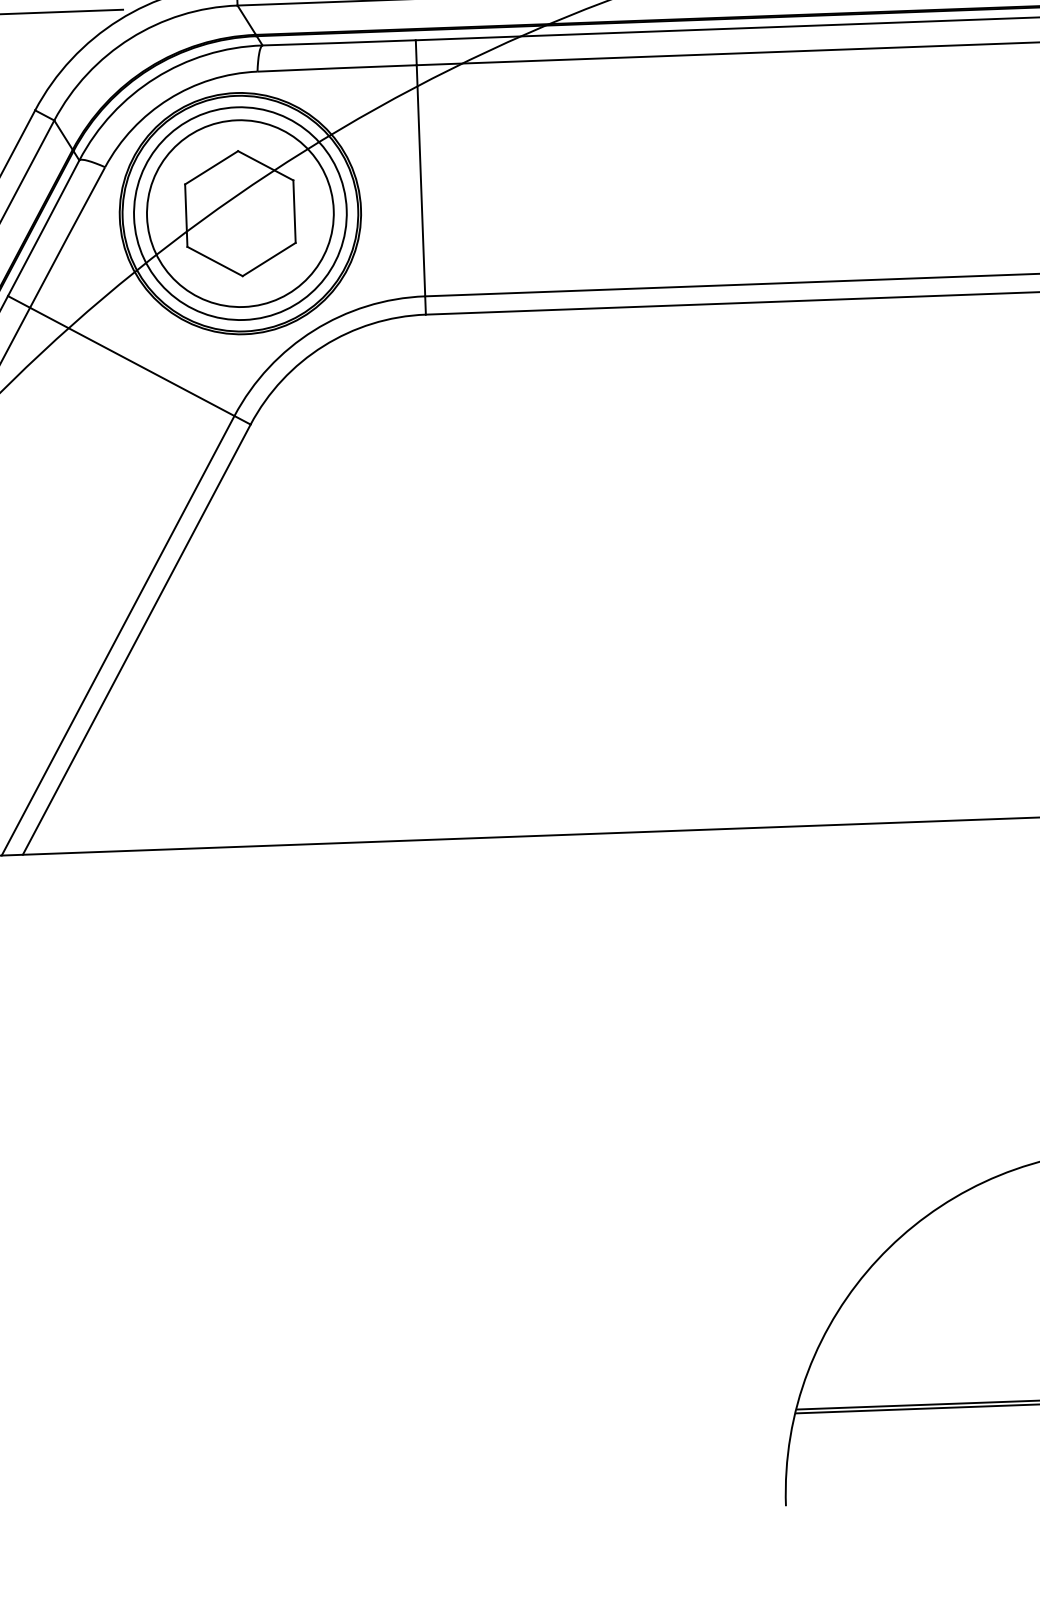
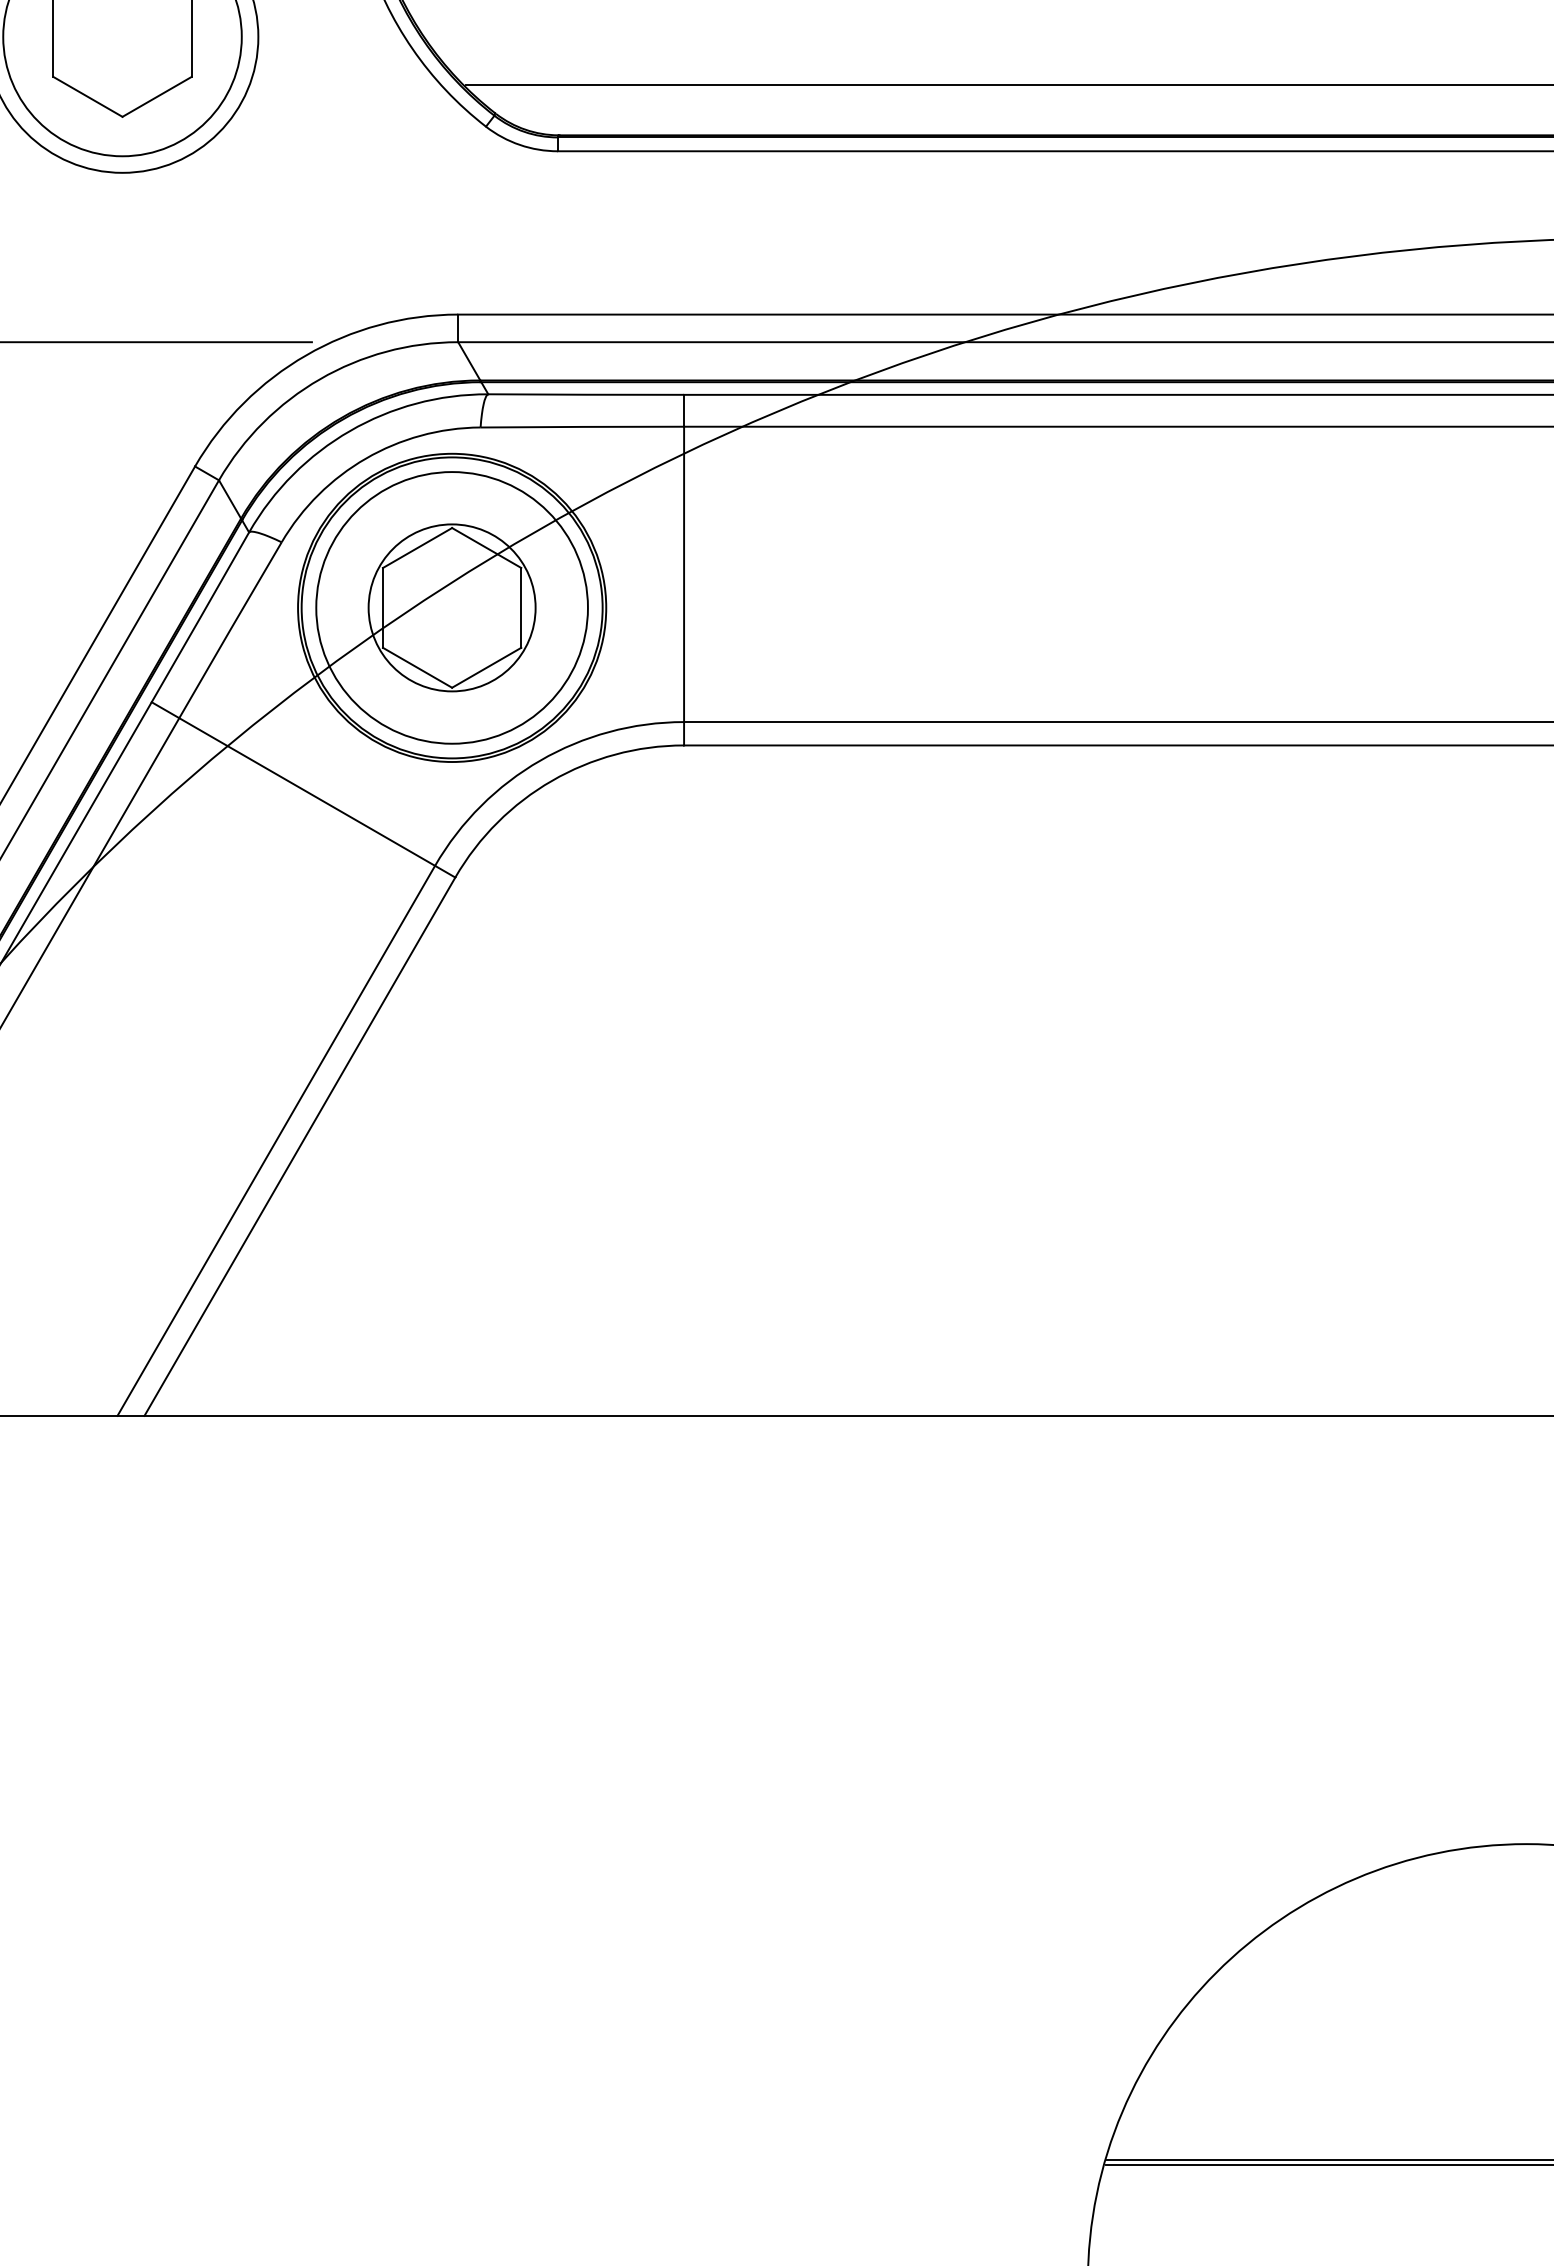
circle: (239, 213) -> (451, 607), size x0.7

